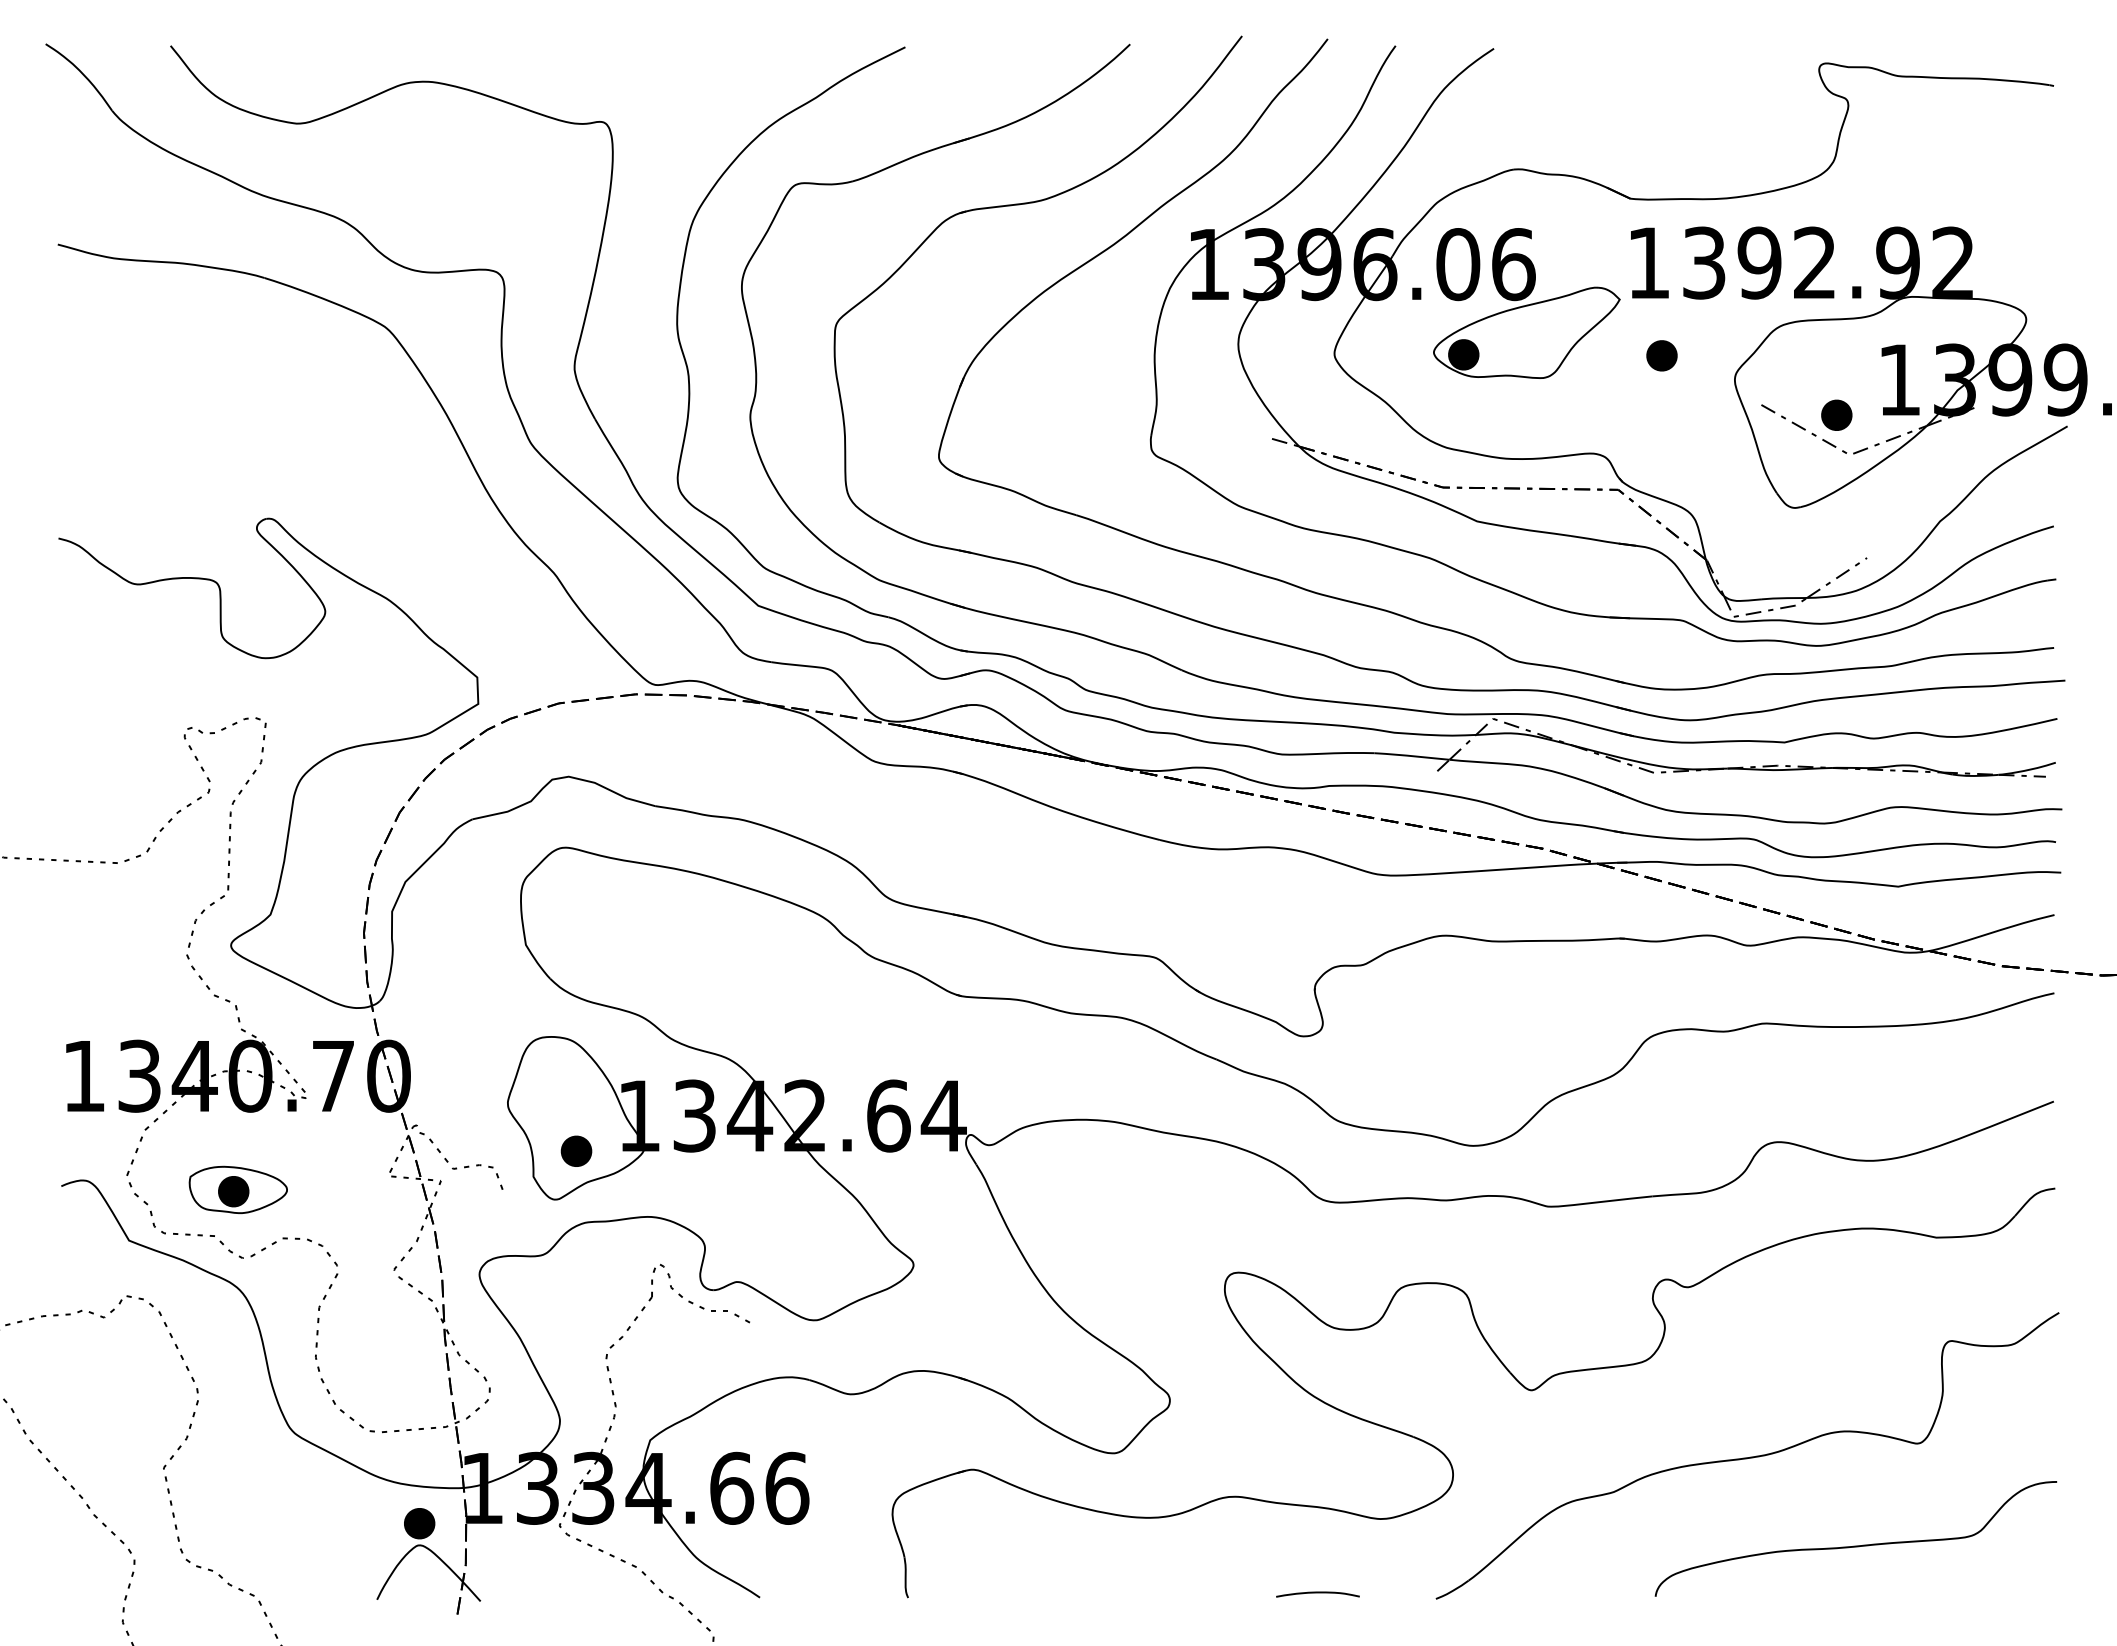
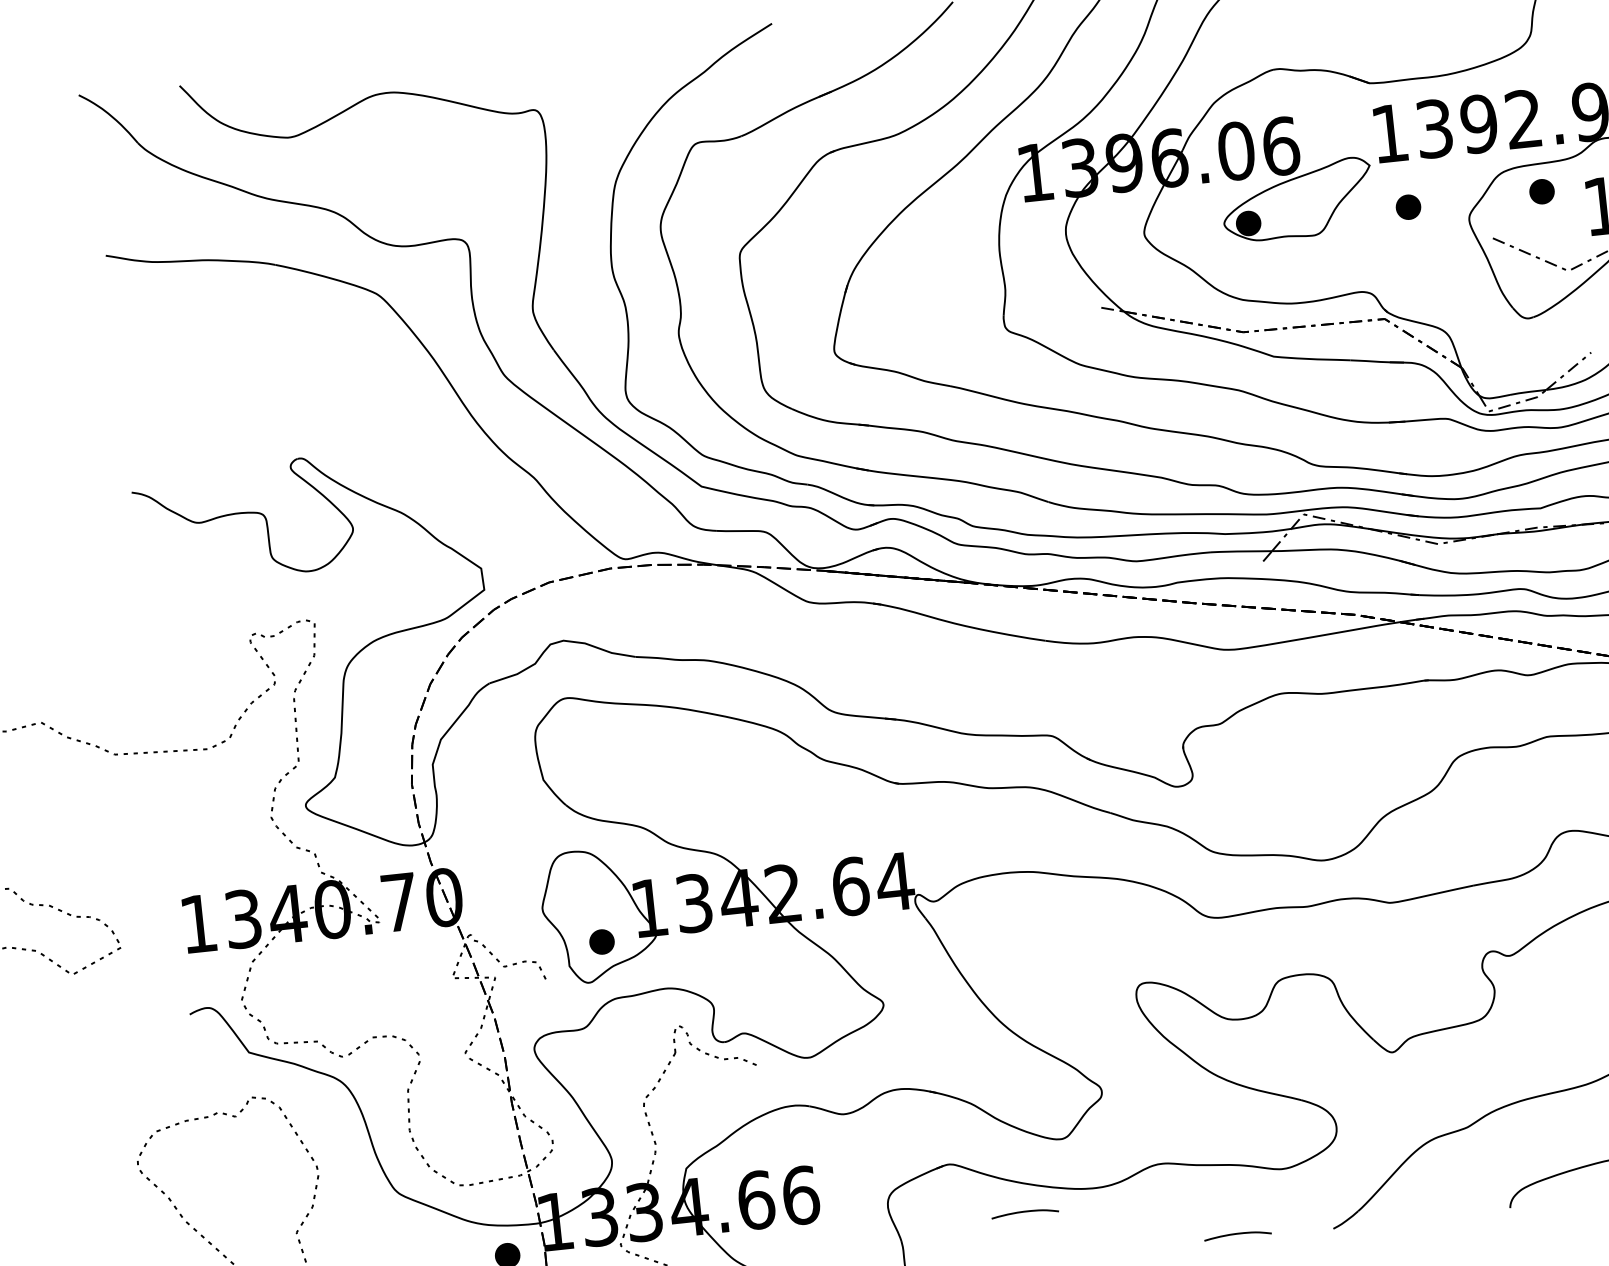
part: (1836, 414) -> (1541, 191), moved
part: (237, 1189) -> (332, 1001), removed
curve: (1059, 1538) -> (1024, 1212), added

